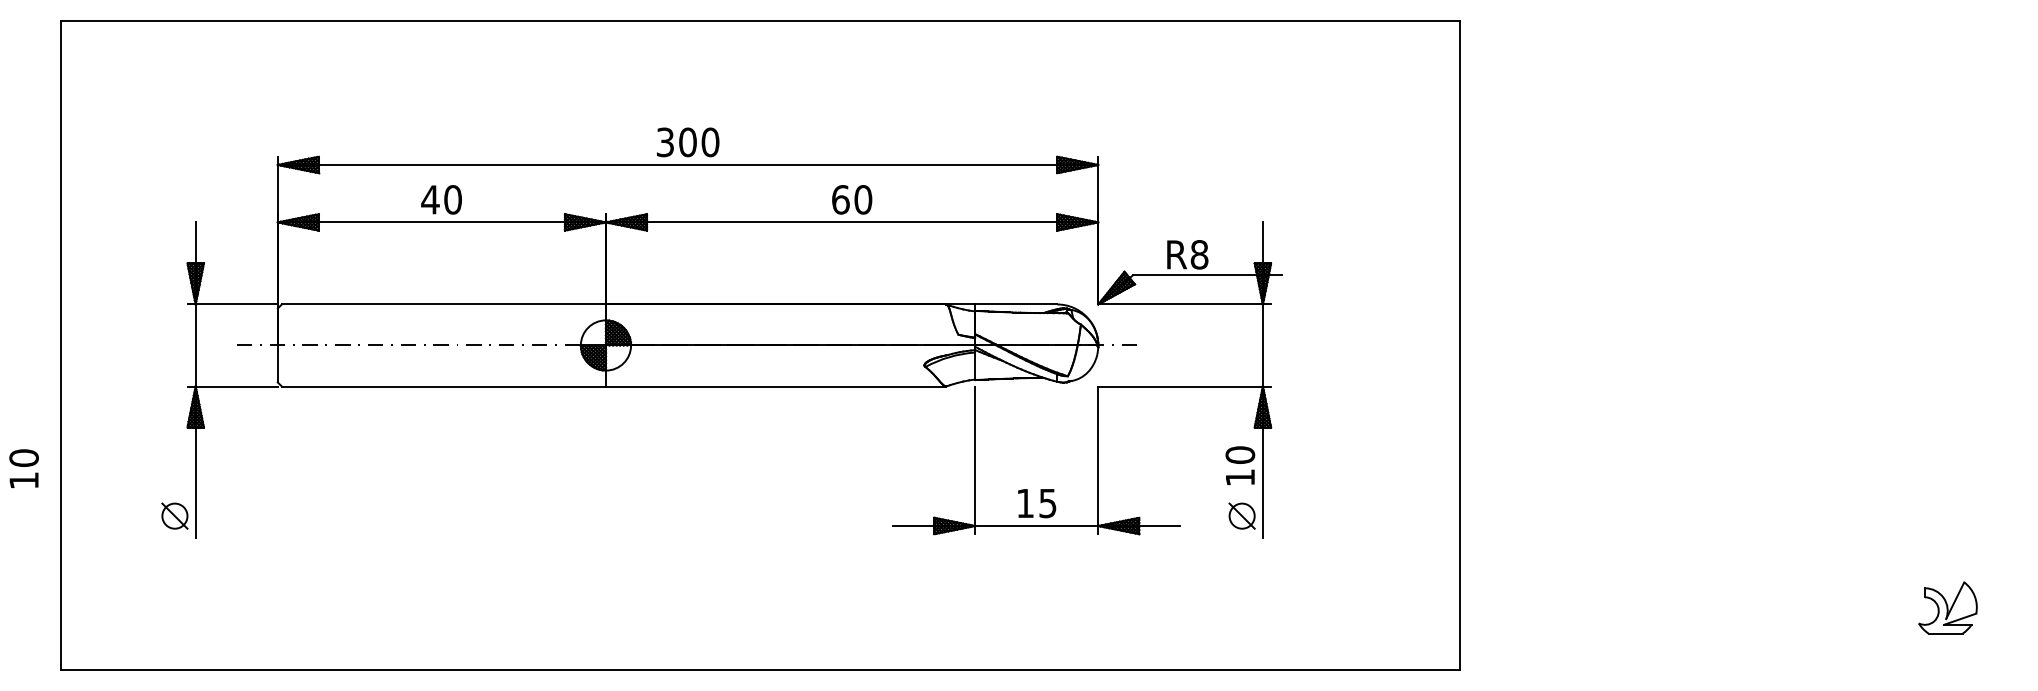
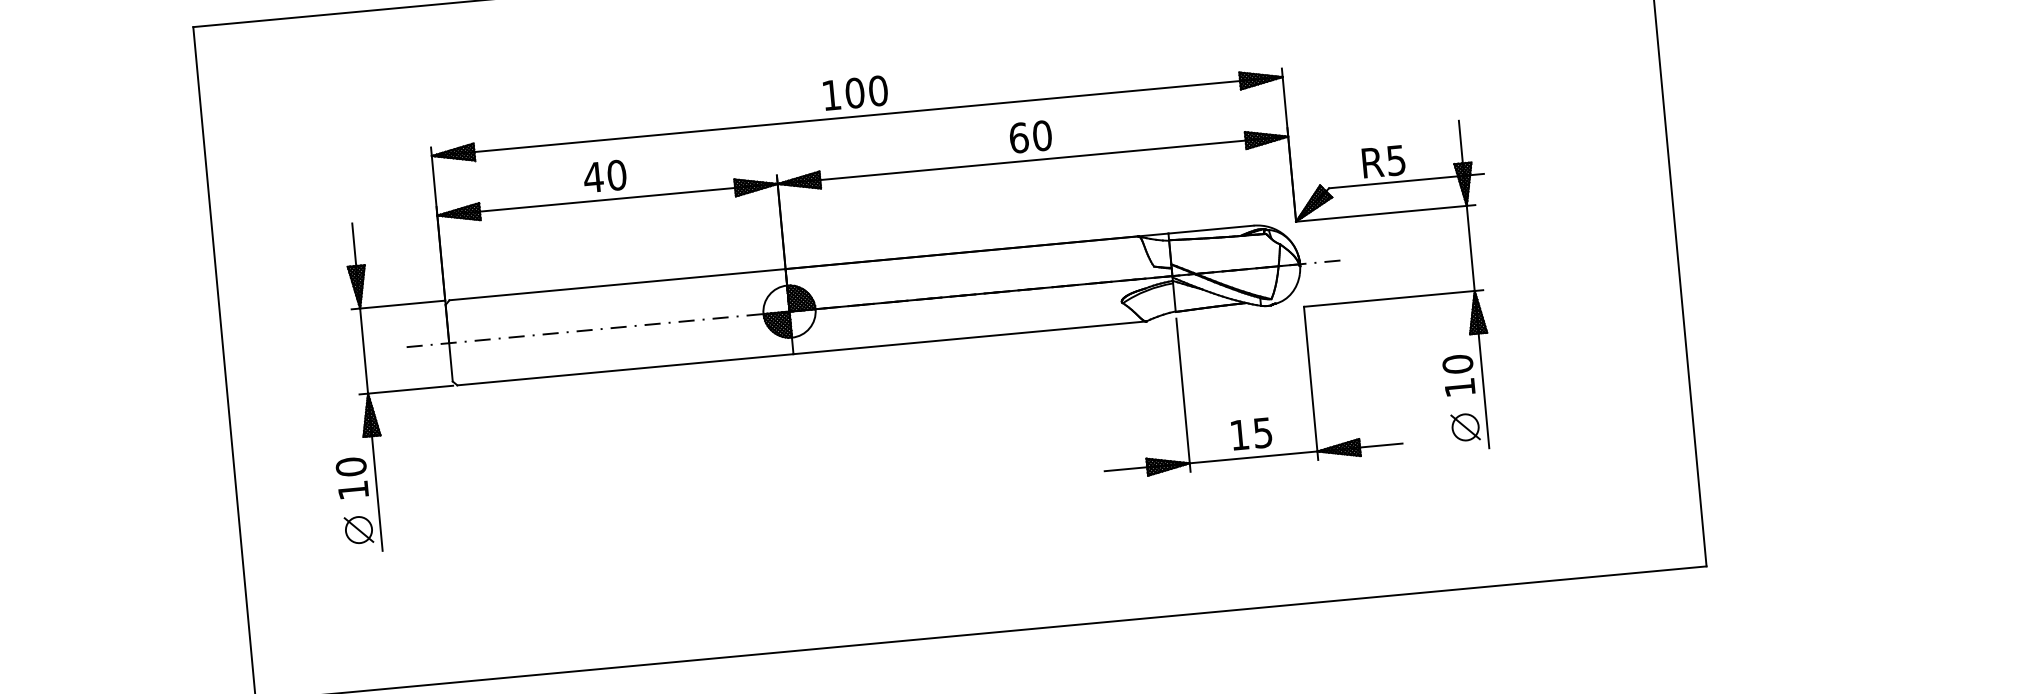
text: (665, 142) -> (831, 95), 300 -> 100
text: (1199, 254) -> (1396, 160), R8 -> R5
text: (23, 468) -> (351, 477), moved

